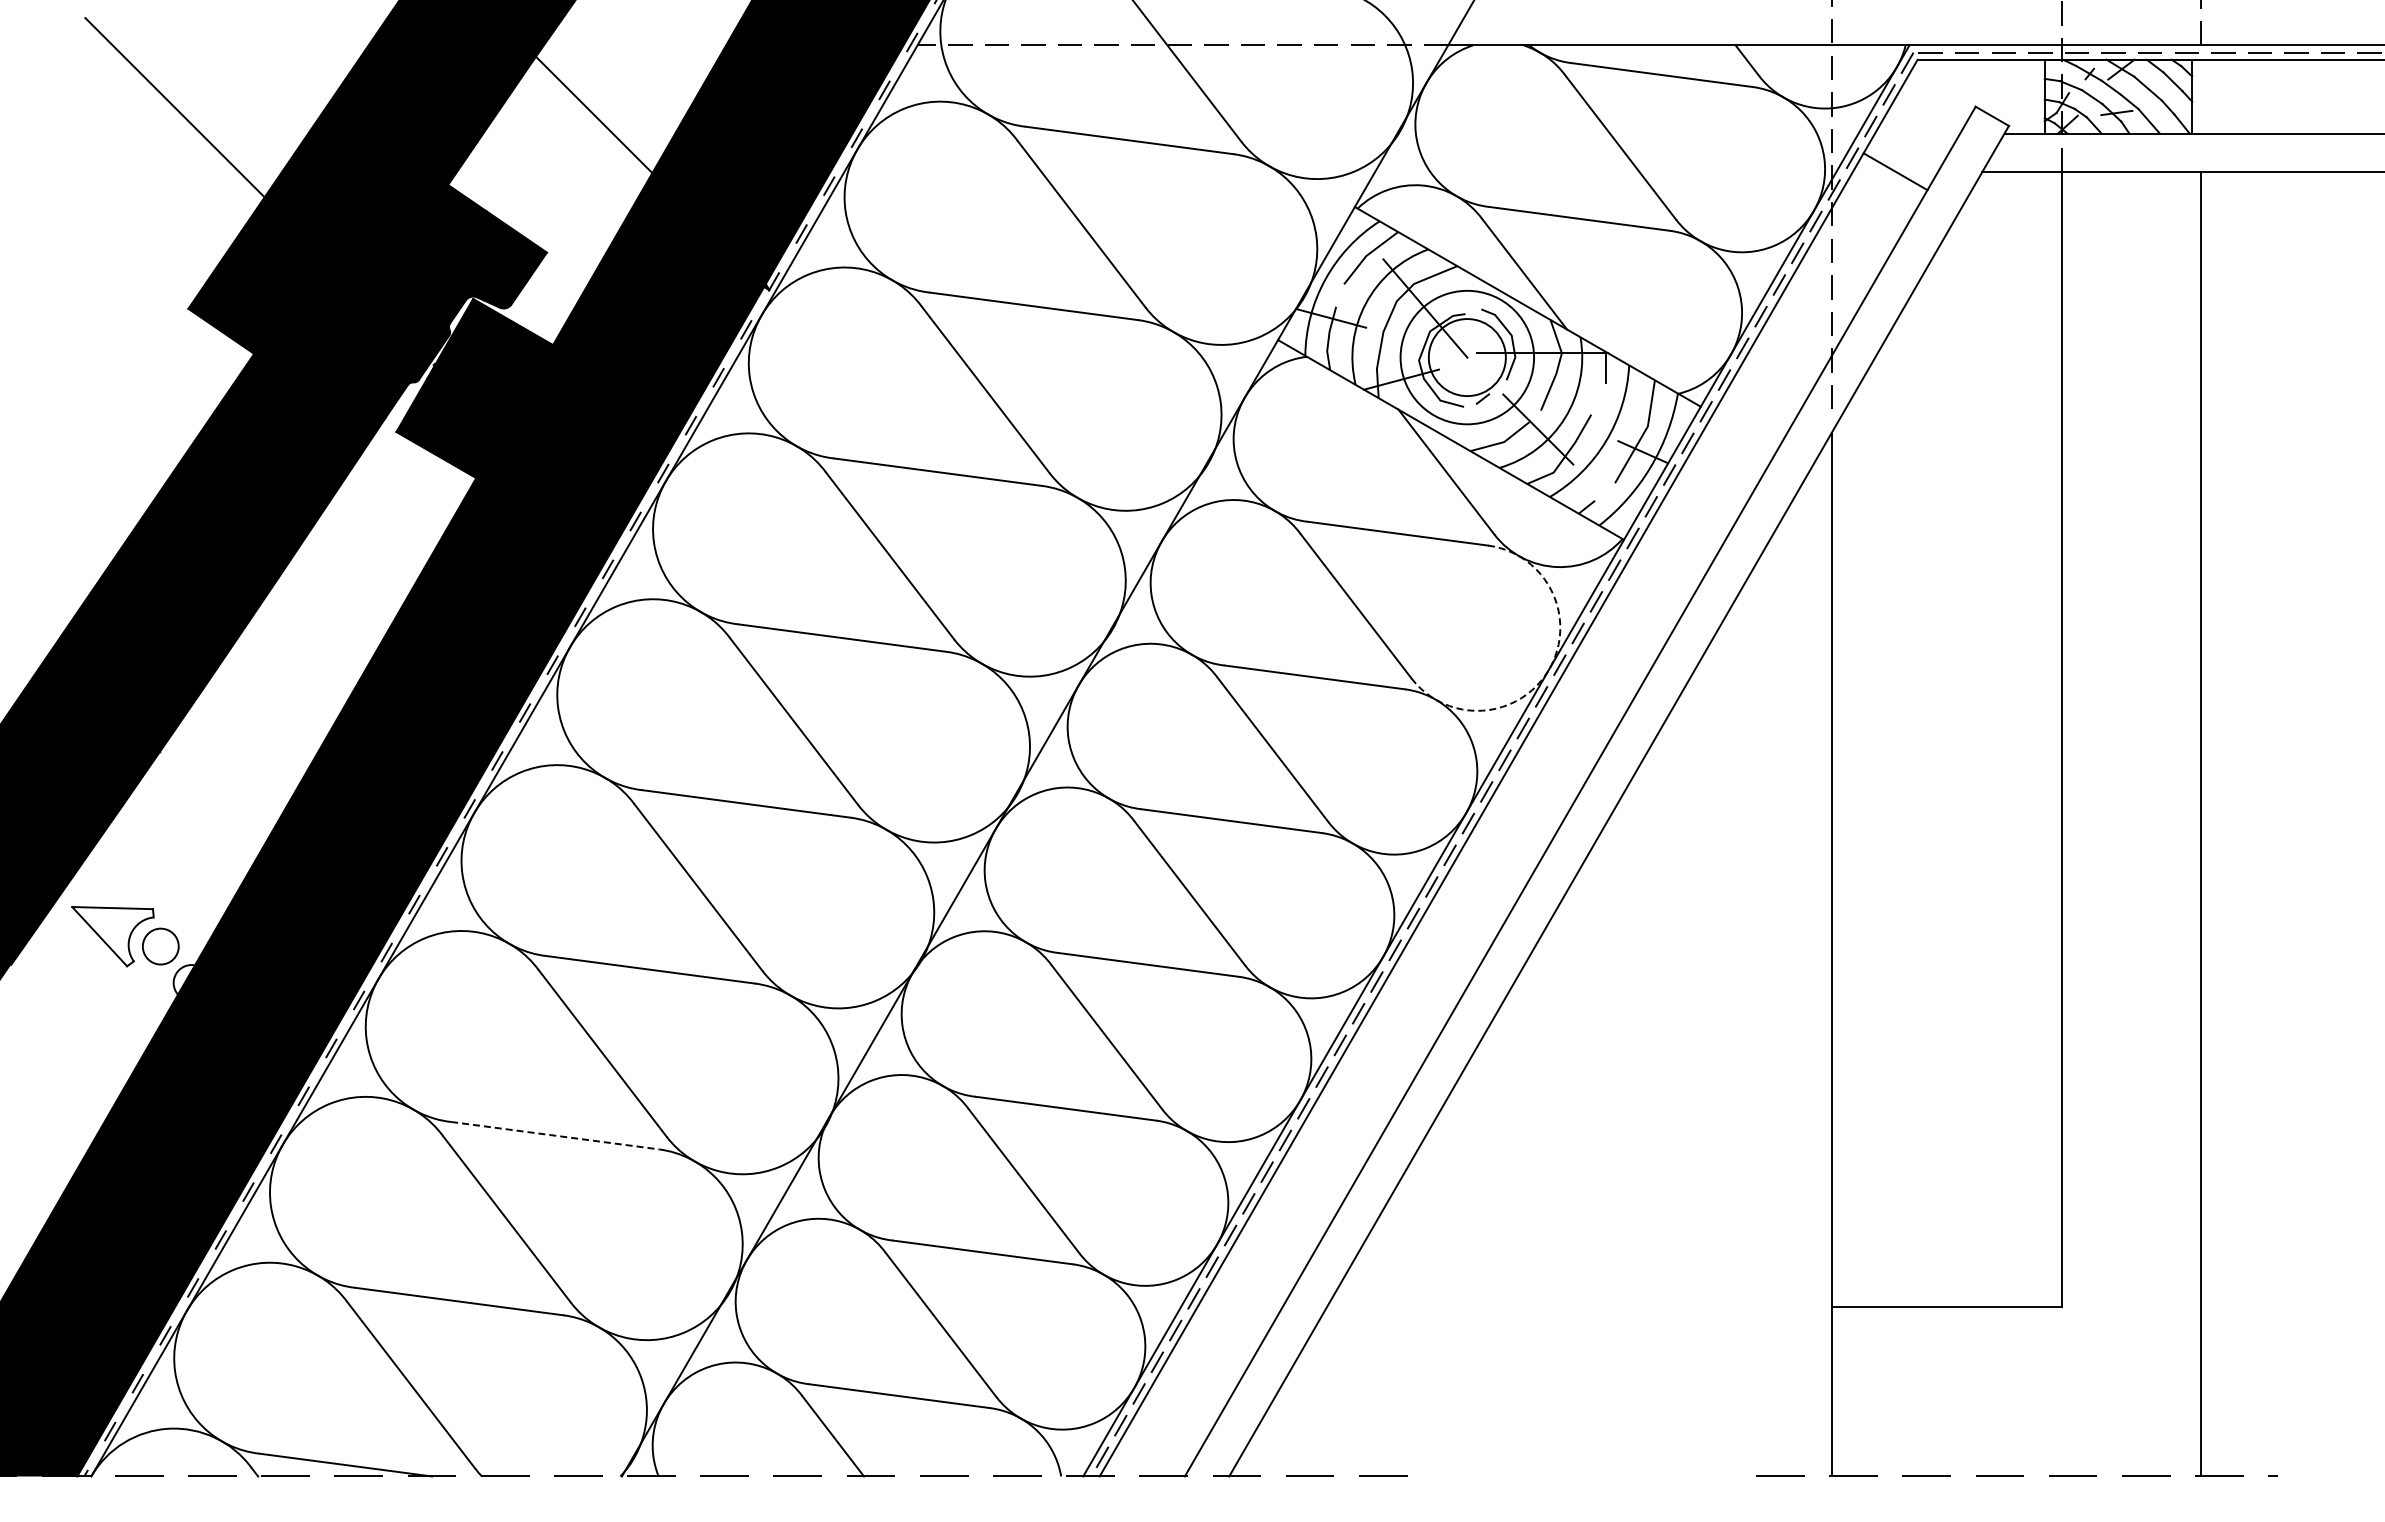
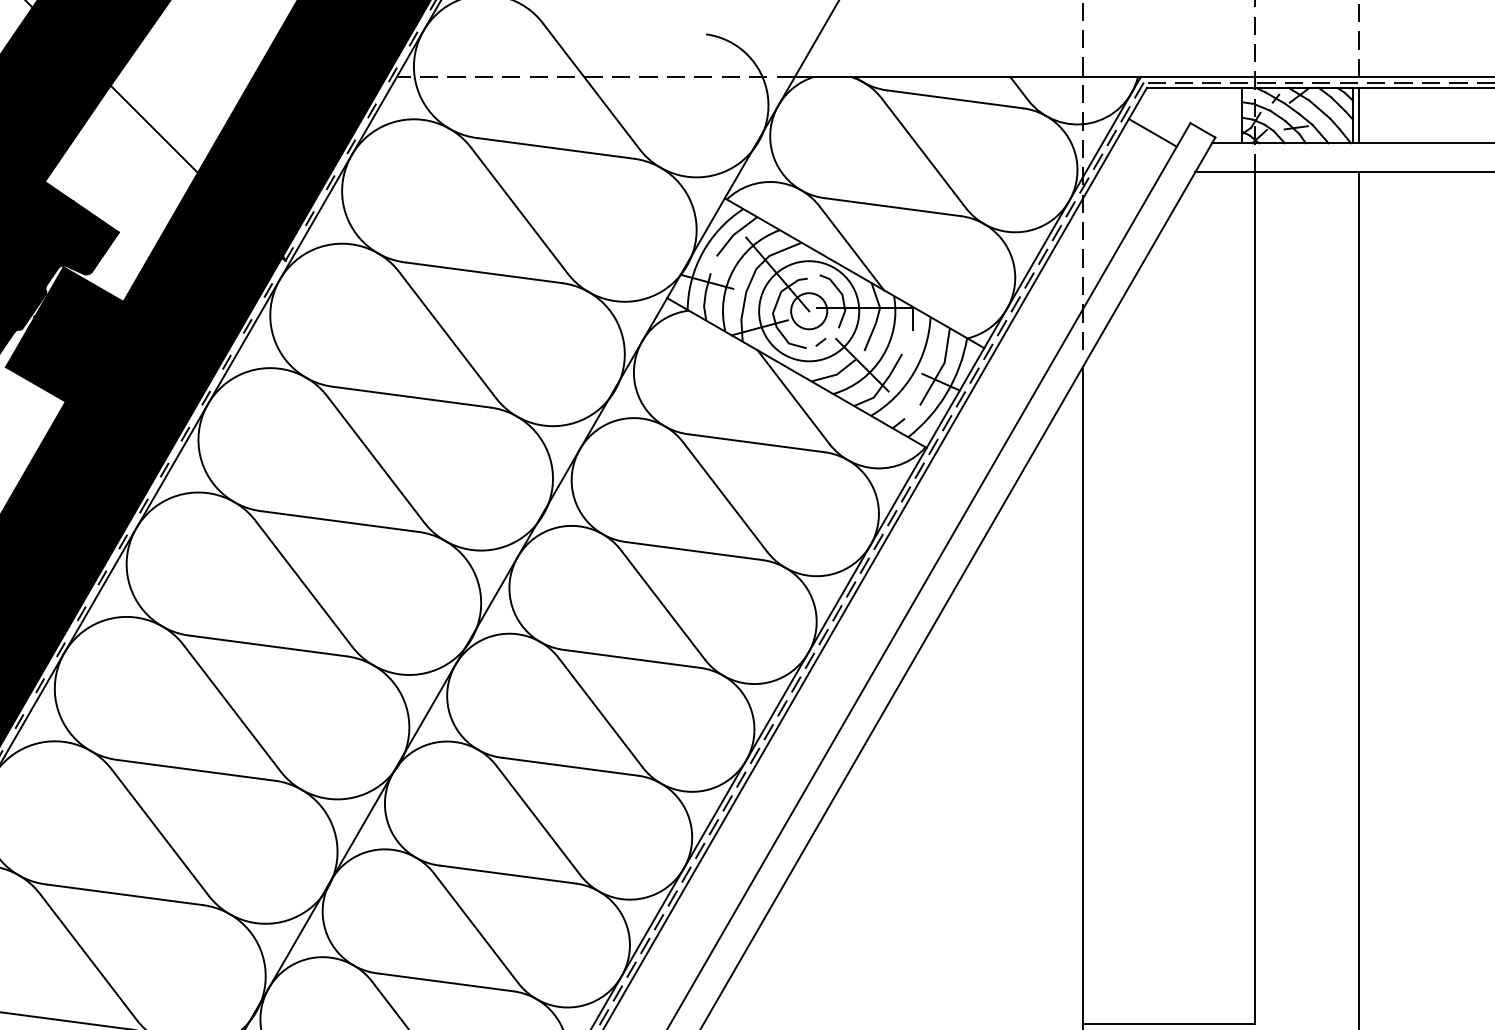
line: (2200, 96) -> (1359, 115), added
line: (1895, 171) -> (1152, 132), moved
circle: (1467, 357) -> (809, 311), size x0.62
arc: (1549, 669) -> (870, 545), dashed -> solid
line: (555, 1135) -> (125, 894), dashed -> solid

